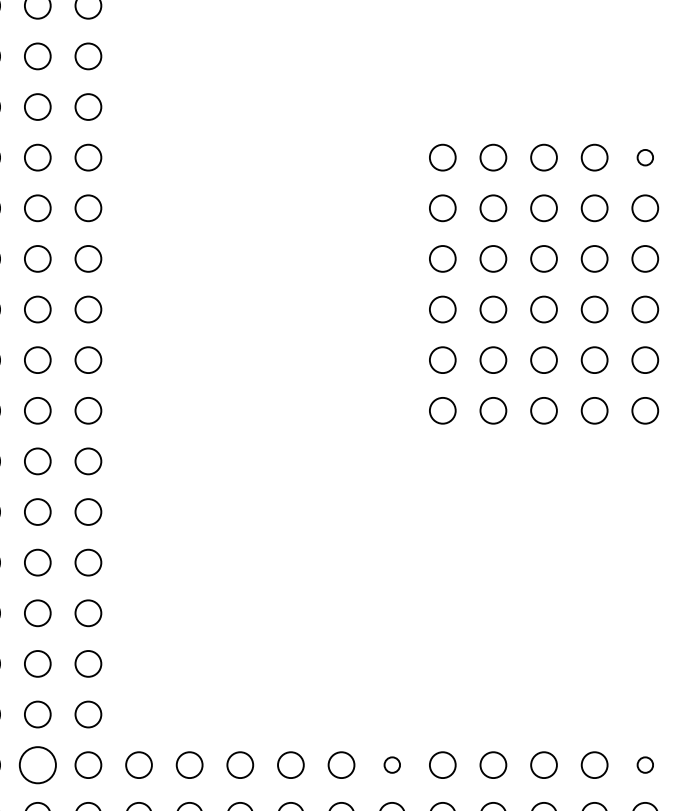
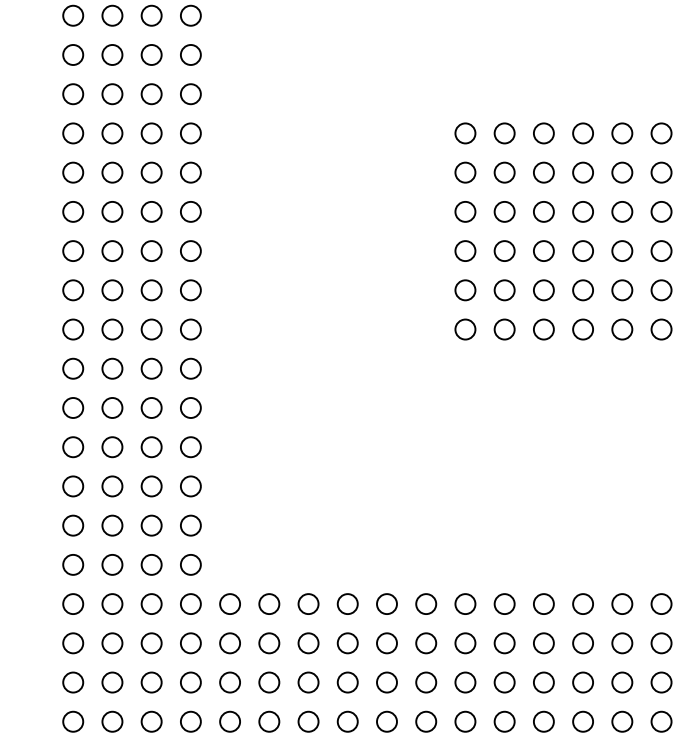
circle: (645, 157) -> (622, 133), size x1.67
circle: (37, 764) -> (151, 603), size x0.71
circle: (392, 764) -> (426, 603), size x1.67
circle: (645, 764) -> (622, 603), size x1.67

